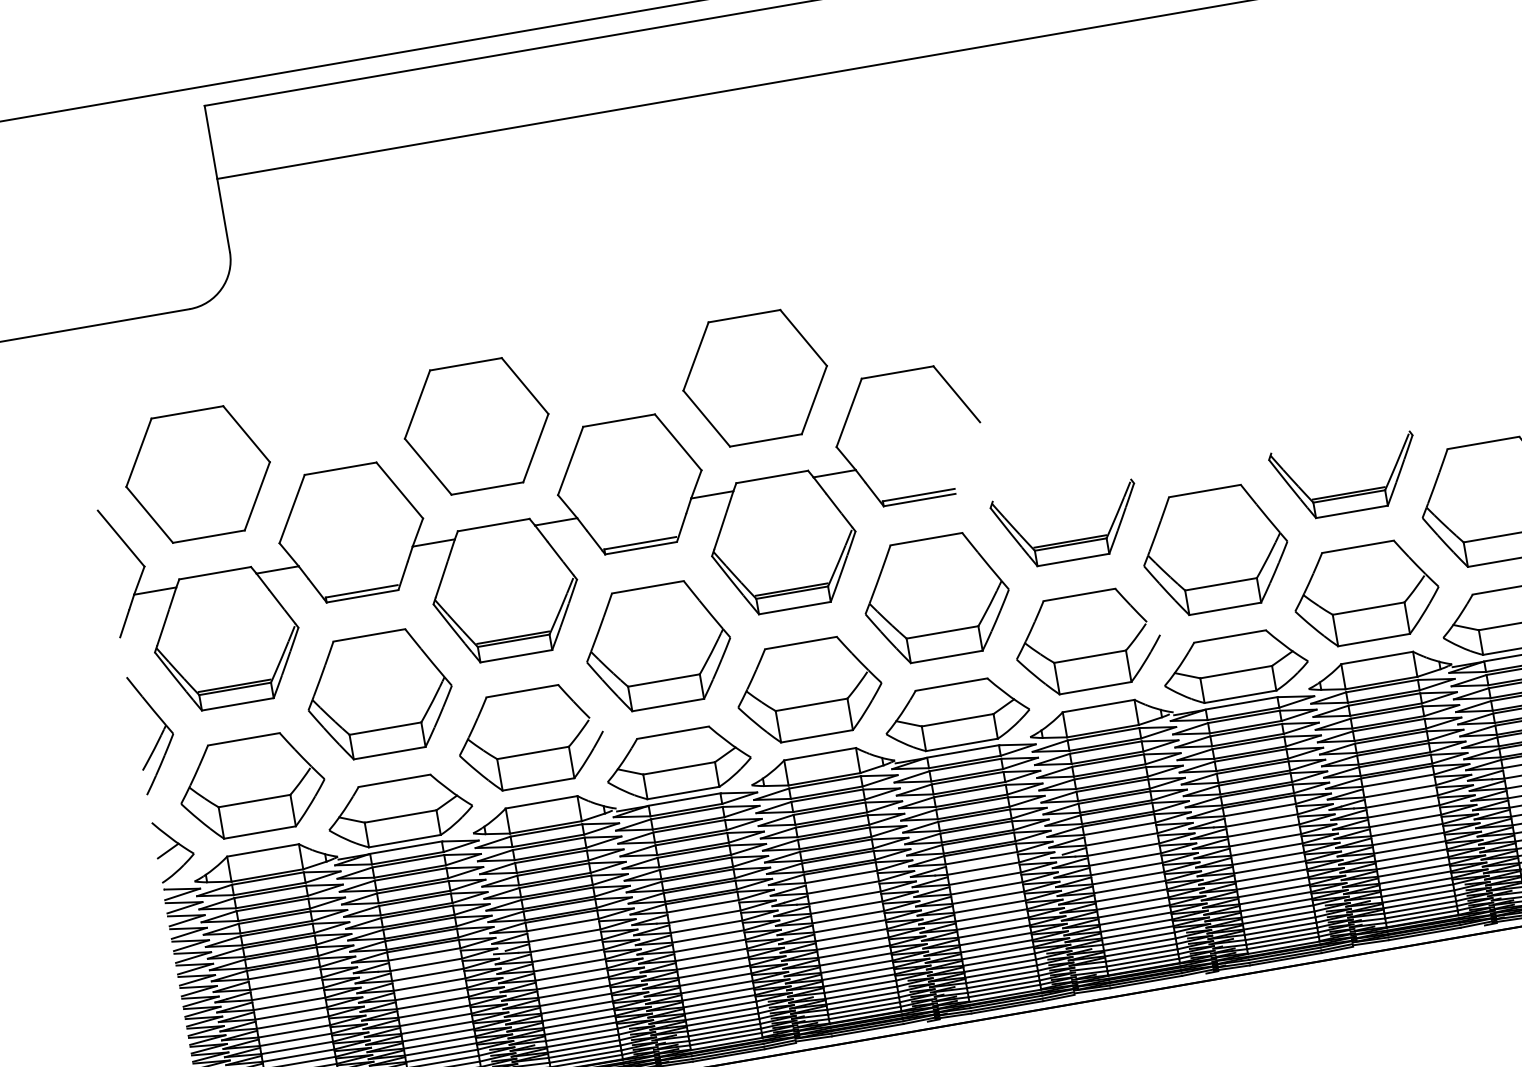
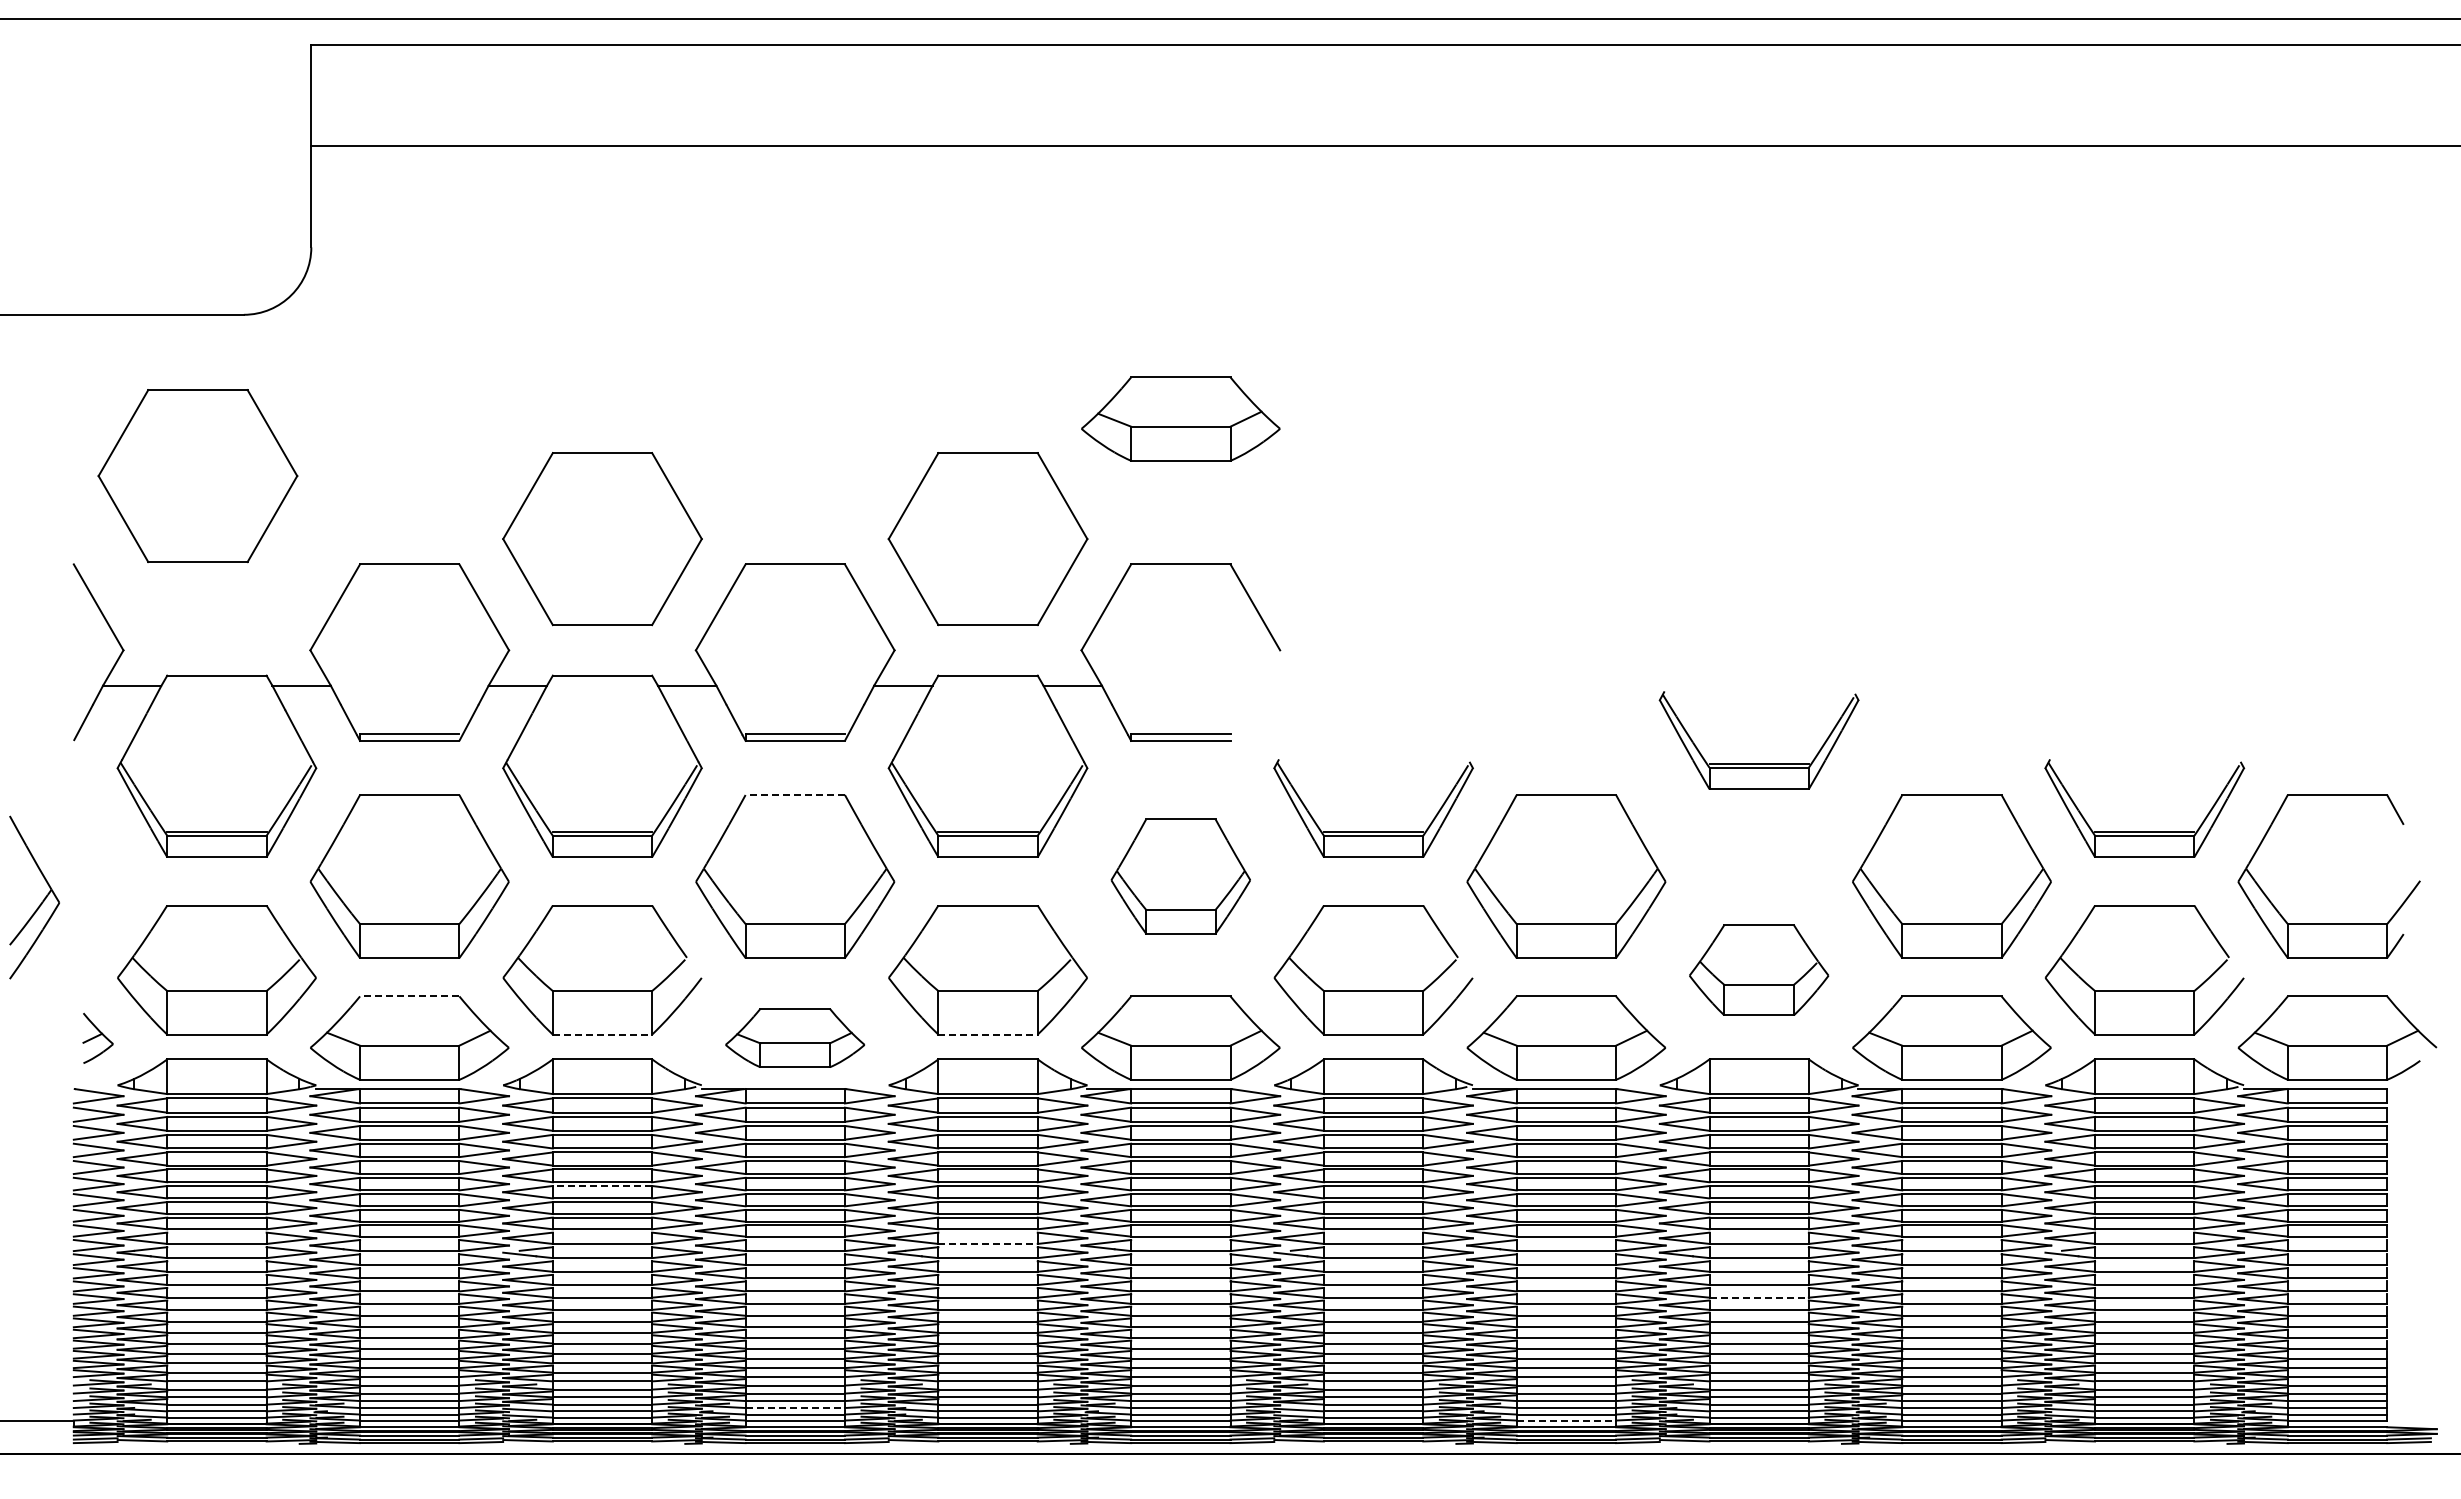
part: (879, 267) -> (1180, 418), added
part: (197, 474) -> (197, 476), moved
part: (1348, 493) -> (1758, 763), moved
line: (648, 587) -> (795, 795), solid -> dashed
part: (1365, 593) -> (1758, 970), size x0.7
part: (936, 598) -> (1180, 876), size x0.7
part: (159, 736) -> (40, 903), moved
line: (817, 736) -> (988, 1034), solid -> dashed
part: (677, 762) -> (794, 1037), size x0.7
line: (394, 780) -> (409, 996), solid -> dashed
line: (538, 784) -> (602, 1034), solid -> dashed
line: (1407, 829) -> (1759, 1297), solid -> dashed
part: (174, 850) -> (97, 1038), size x0.6
line: (843, 887) -> (988, 1243), solid -> dashed
line: (557, 894) -> (602, 1186), solid -> dashed
line: (1283, 942) -> (1566, 1420), solid -> dashed
line: (724, 1030) -> (795, 1408), solid -> dashed

